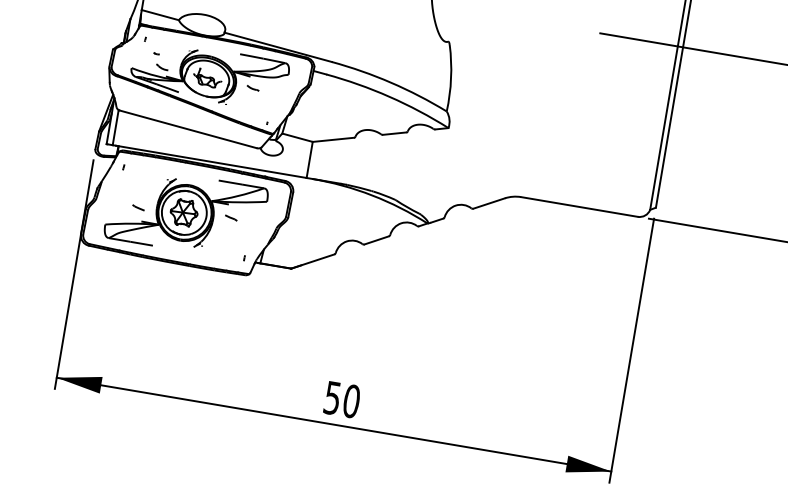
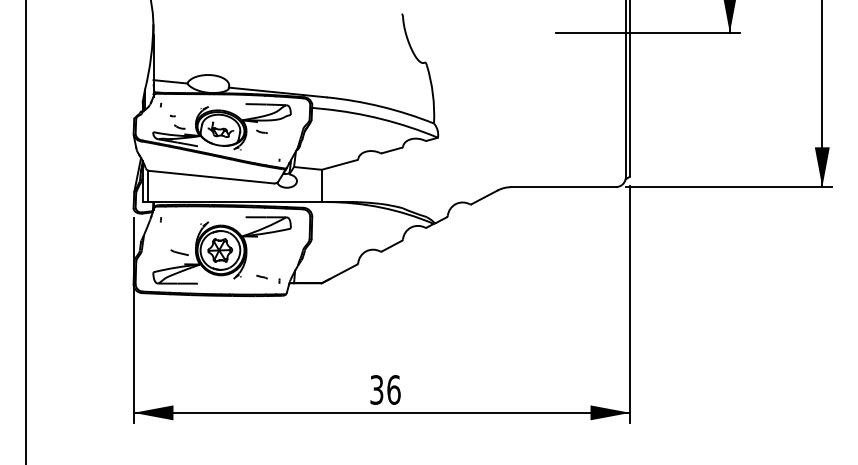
part: (138, 207) -> (179, 252), size x1.6
part: (230, 217) -> (261, 276), moved
text: (342, 399) -> (385, 389), 50 -> 36

